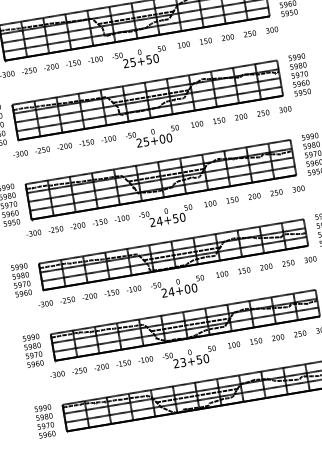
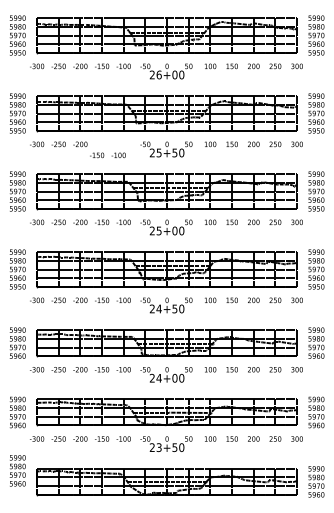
text: (84, 61) -> (107, 155), moved
text: (44, 421) -> (17, 470), moved

